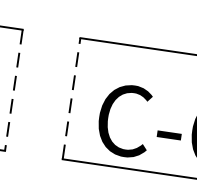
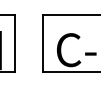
line: (14, 90) -> (15, 43), dashed -> solid
line: (71, 98) -> (42, 43), dashed -> solid

